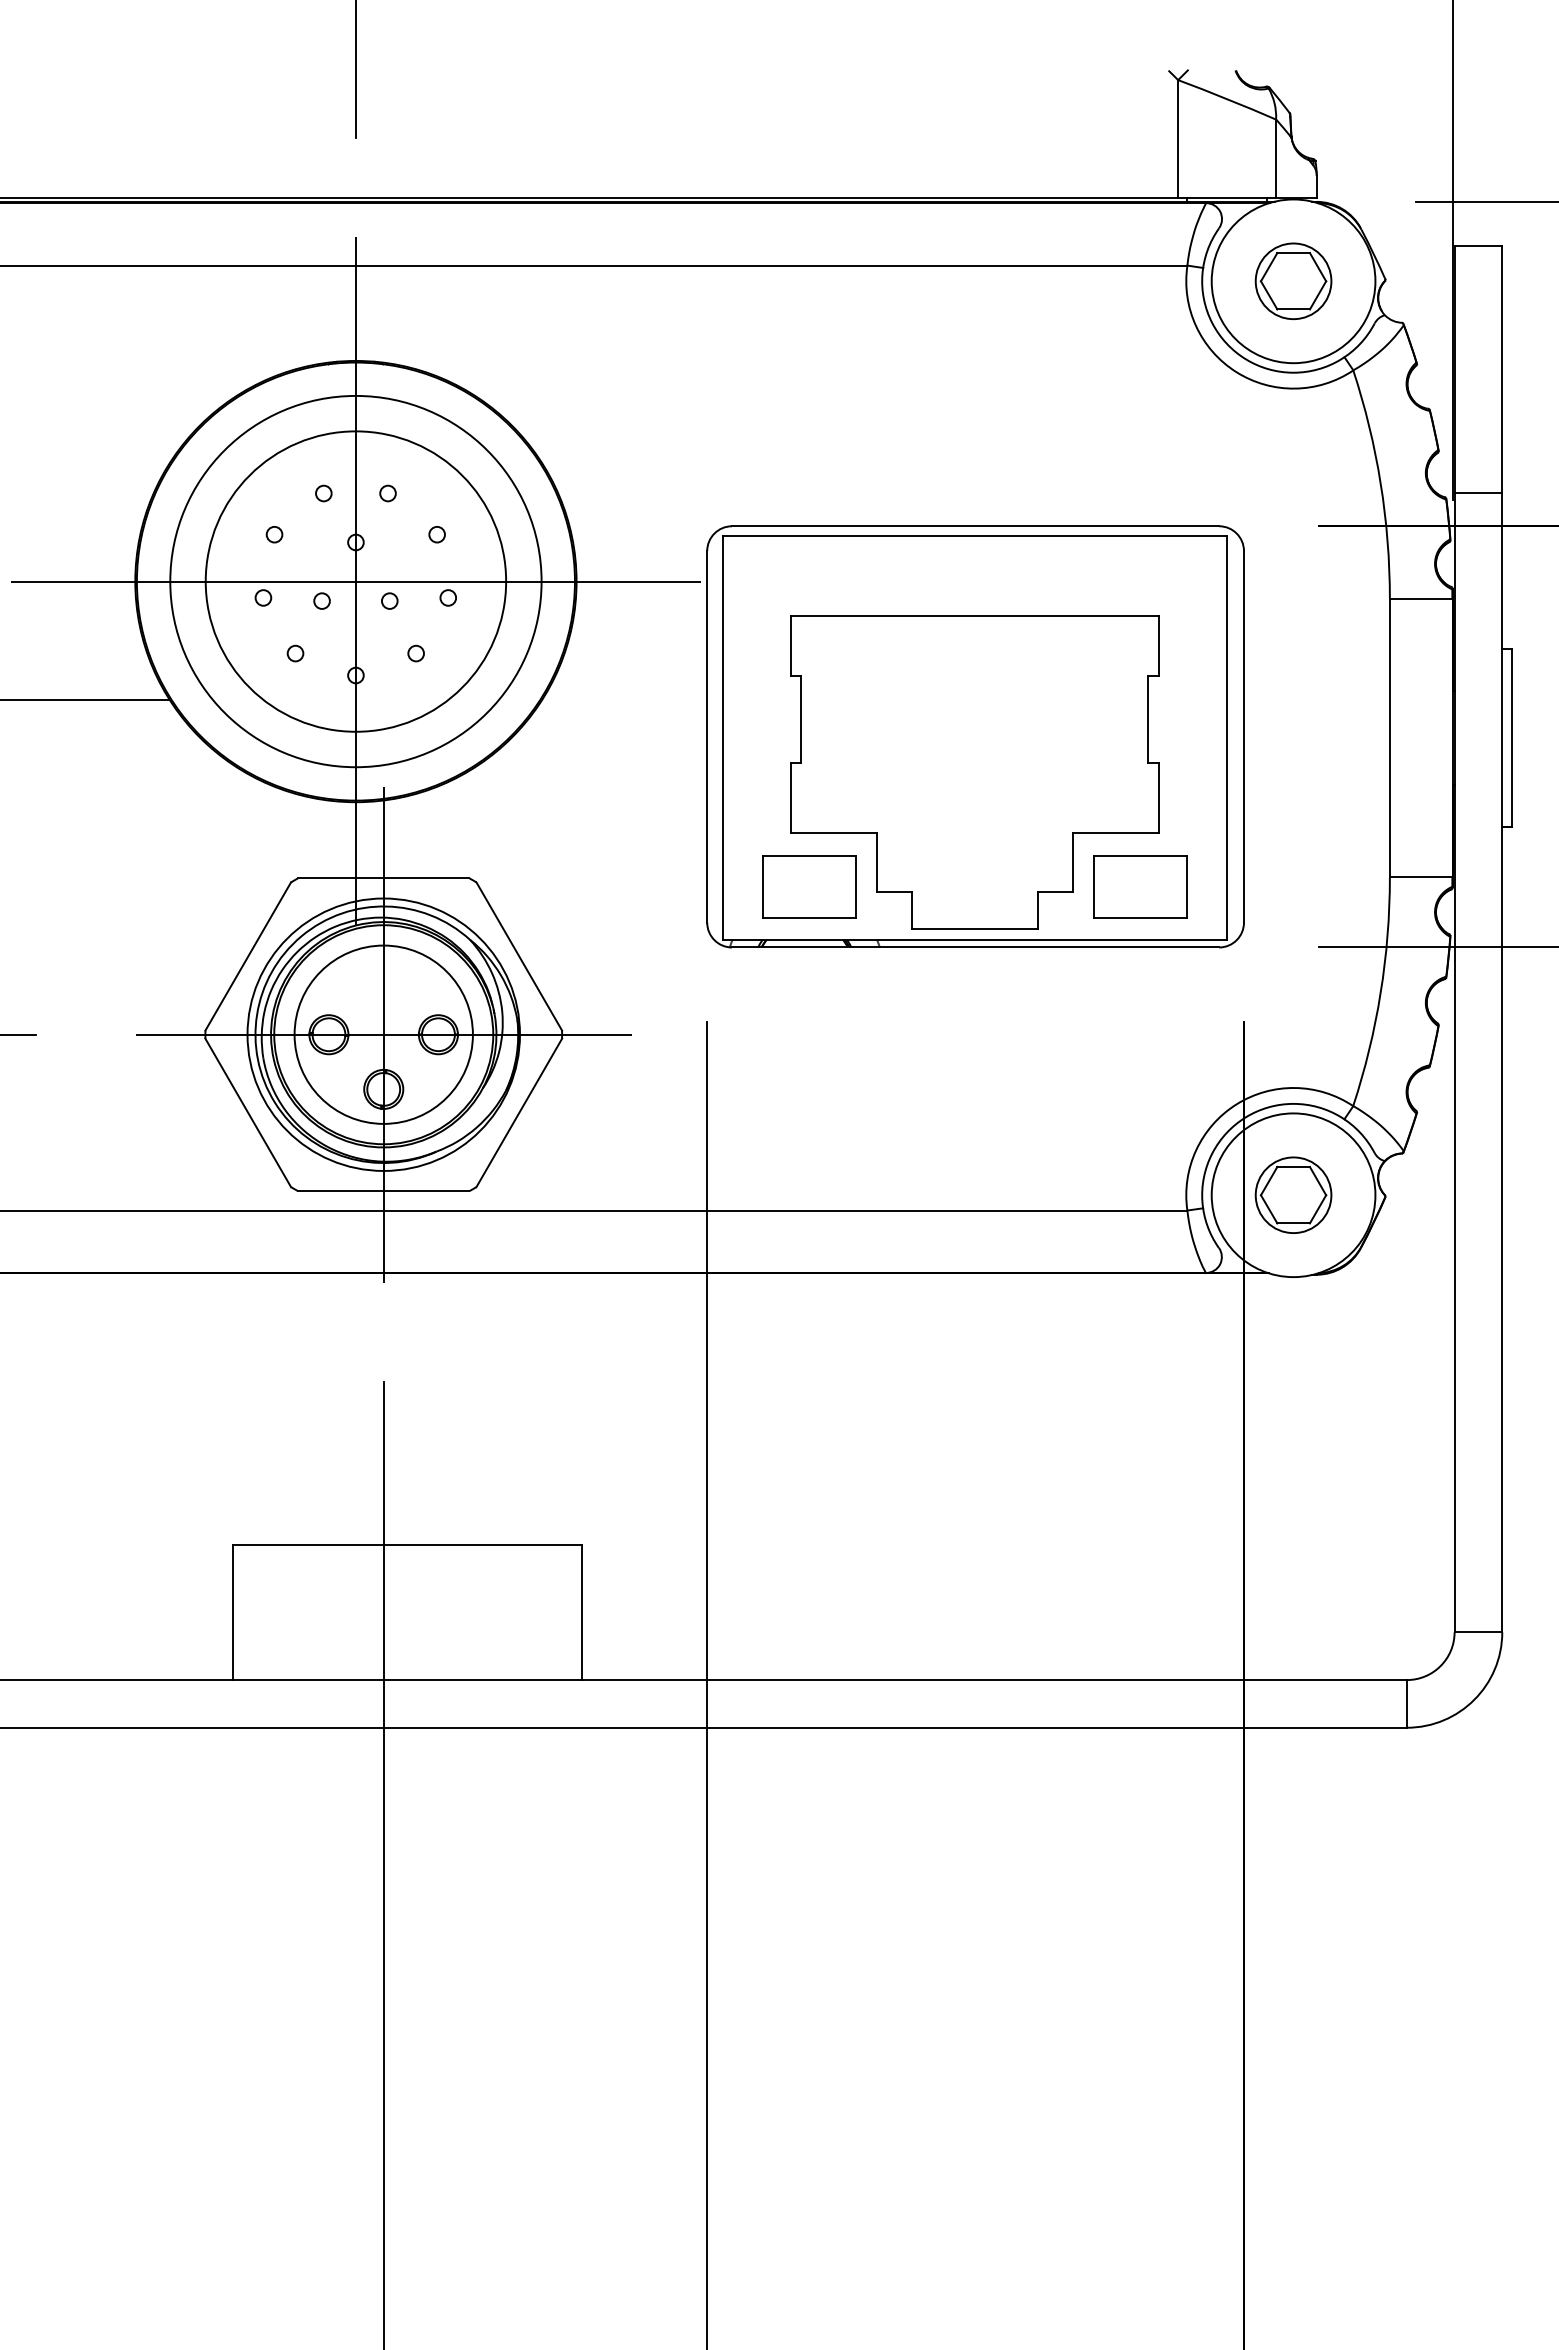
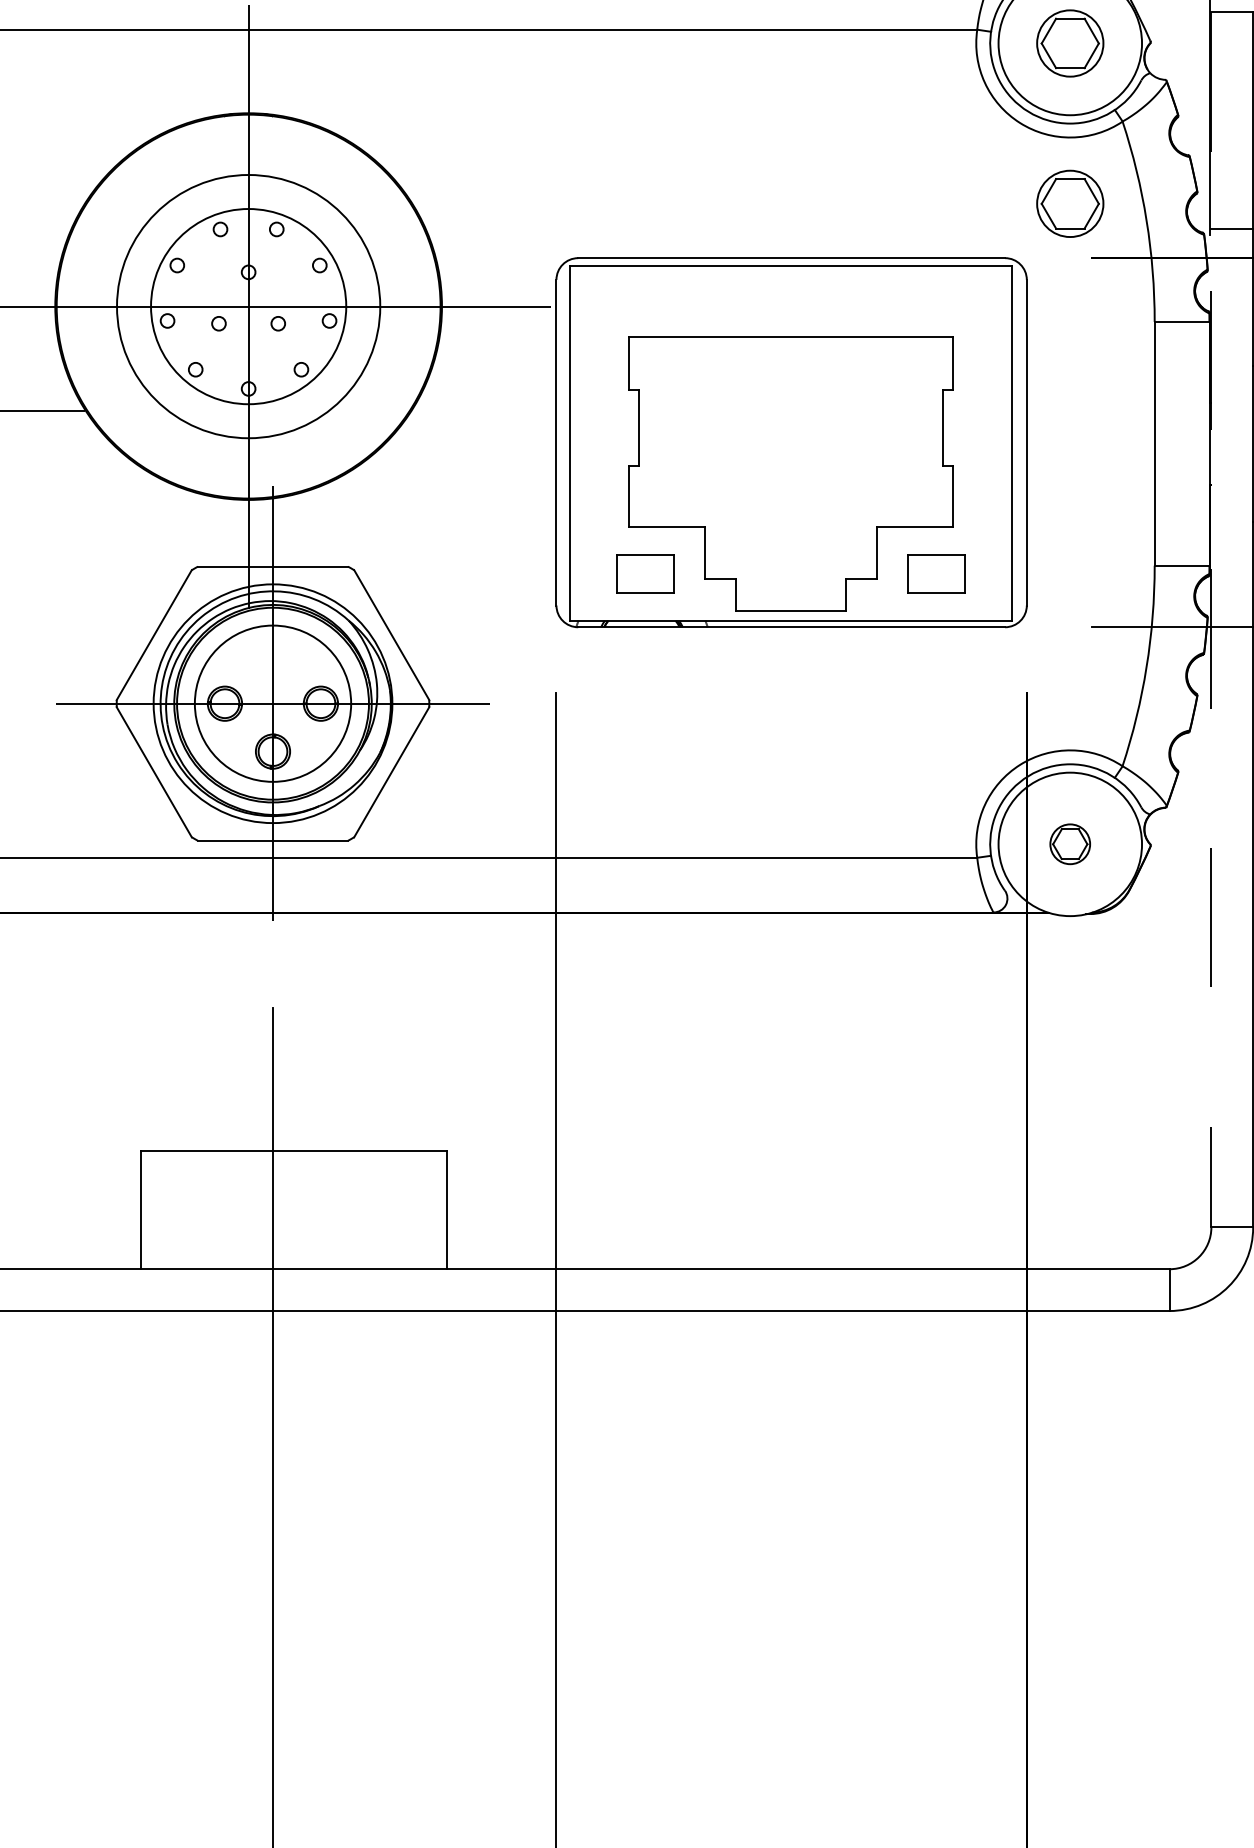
part: (1293, 463) -> (1070, 203), added
circle: (355, 581) -> (248, 306), size x0.6
part: (809, 886) -> (646, 573), size x0.7
part: (1140, 886) -> (936, 573), size x0.7
line: (1454, 939) -> (1211, 620), solid -> dashed
part: (1293, 1194) -> (1070, 843), size x0.6

